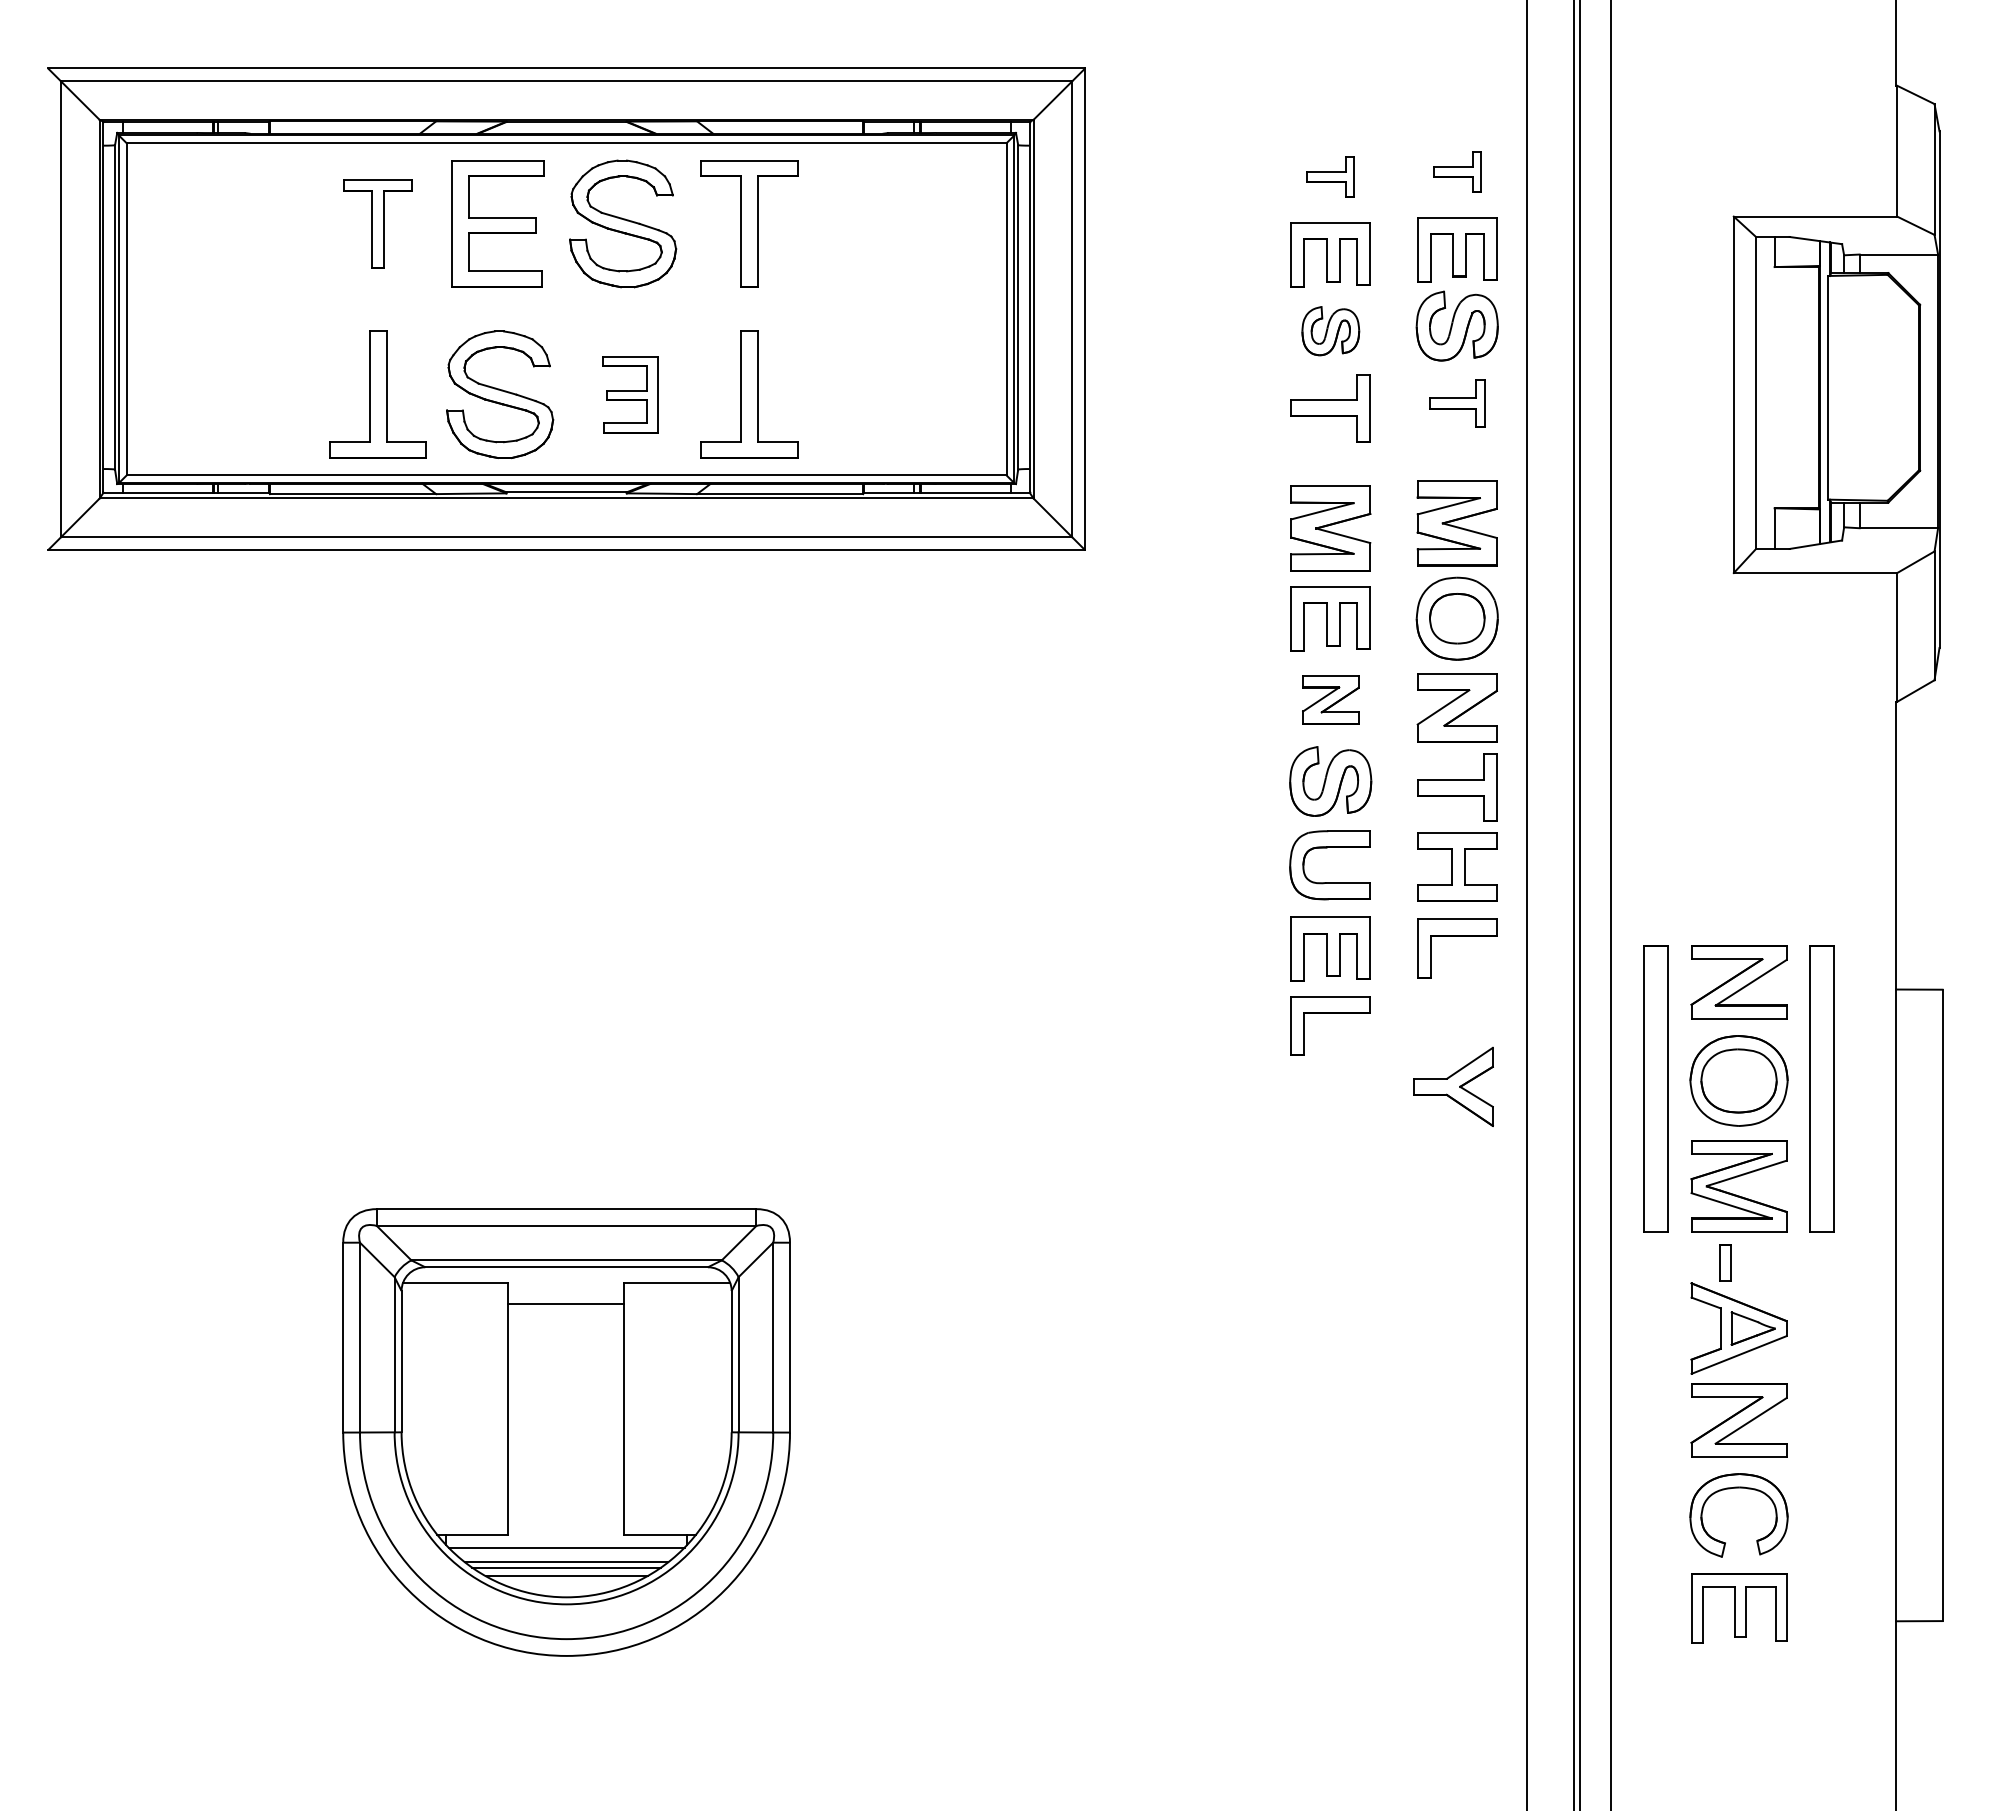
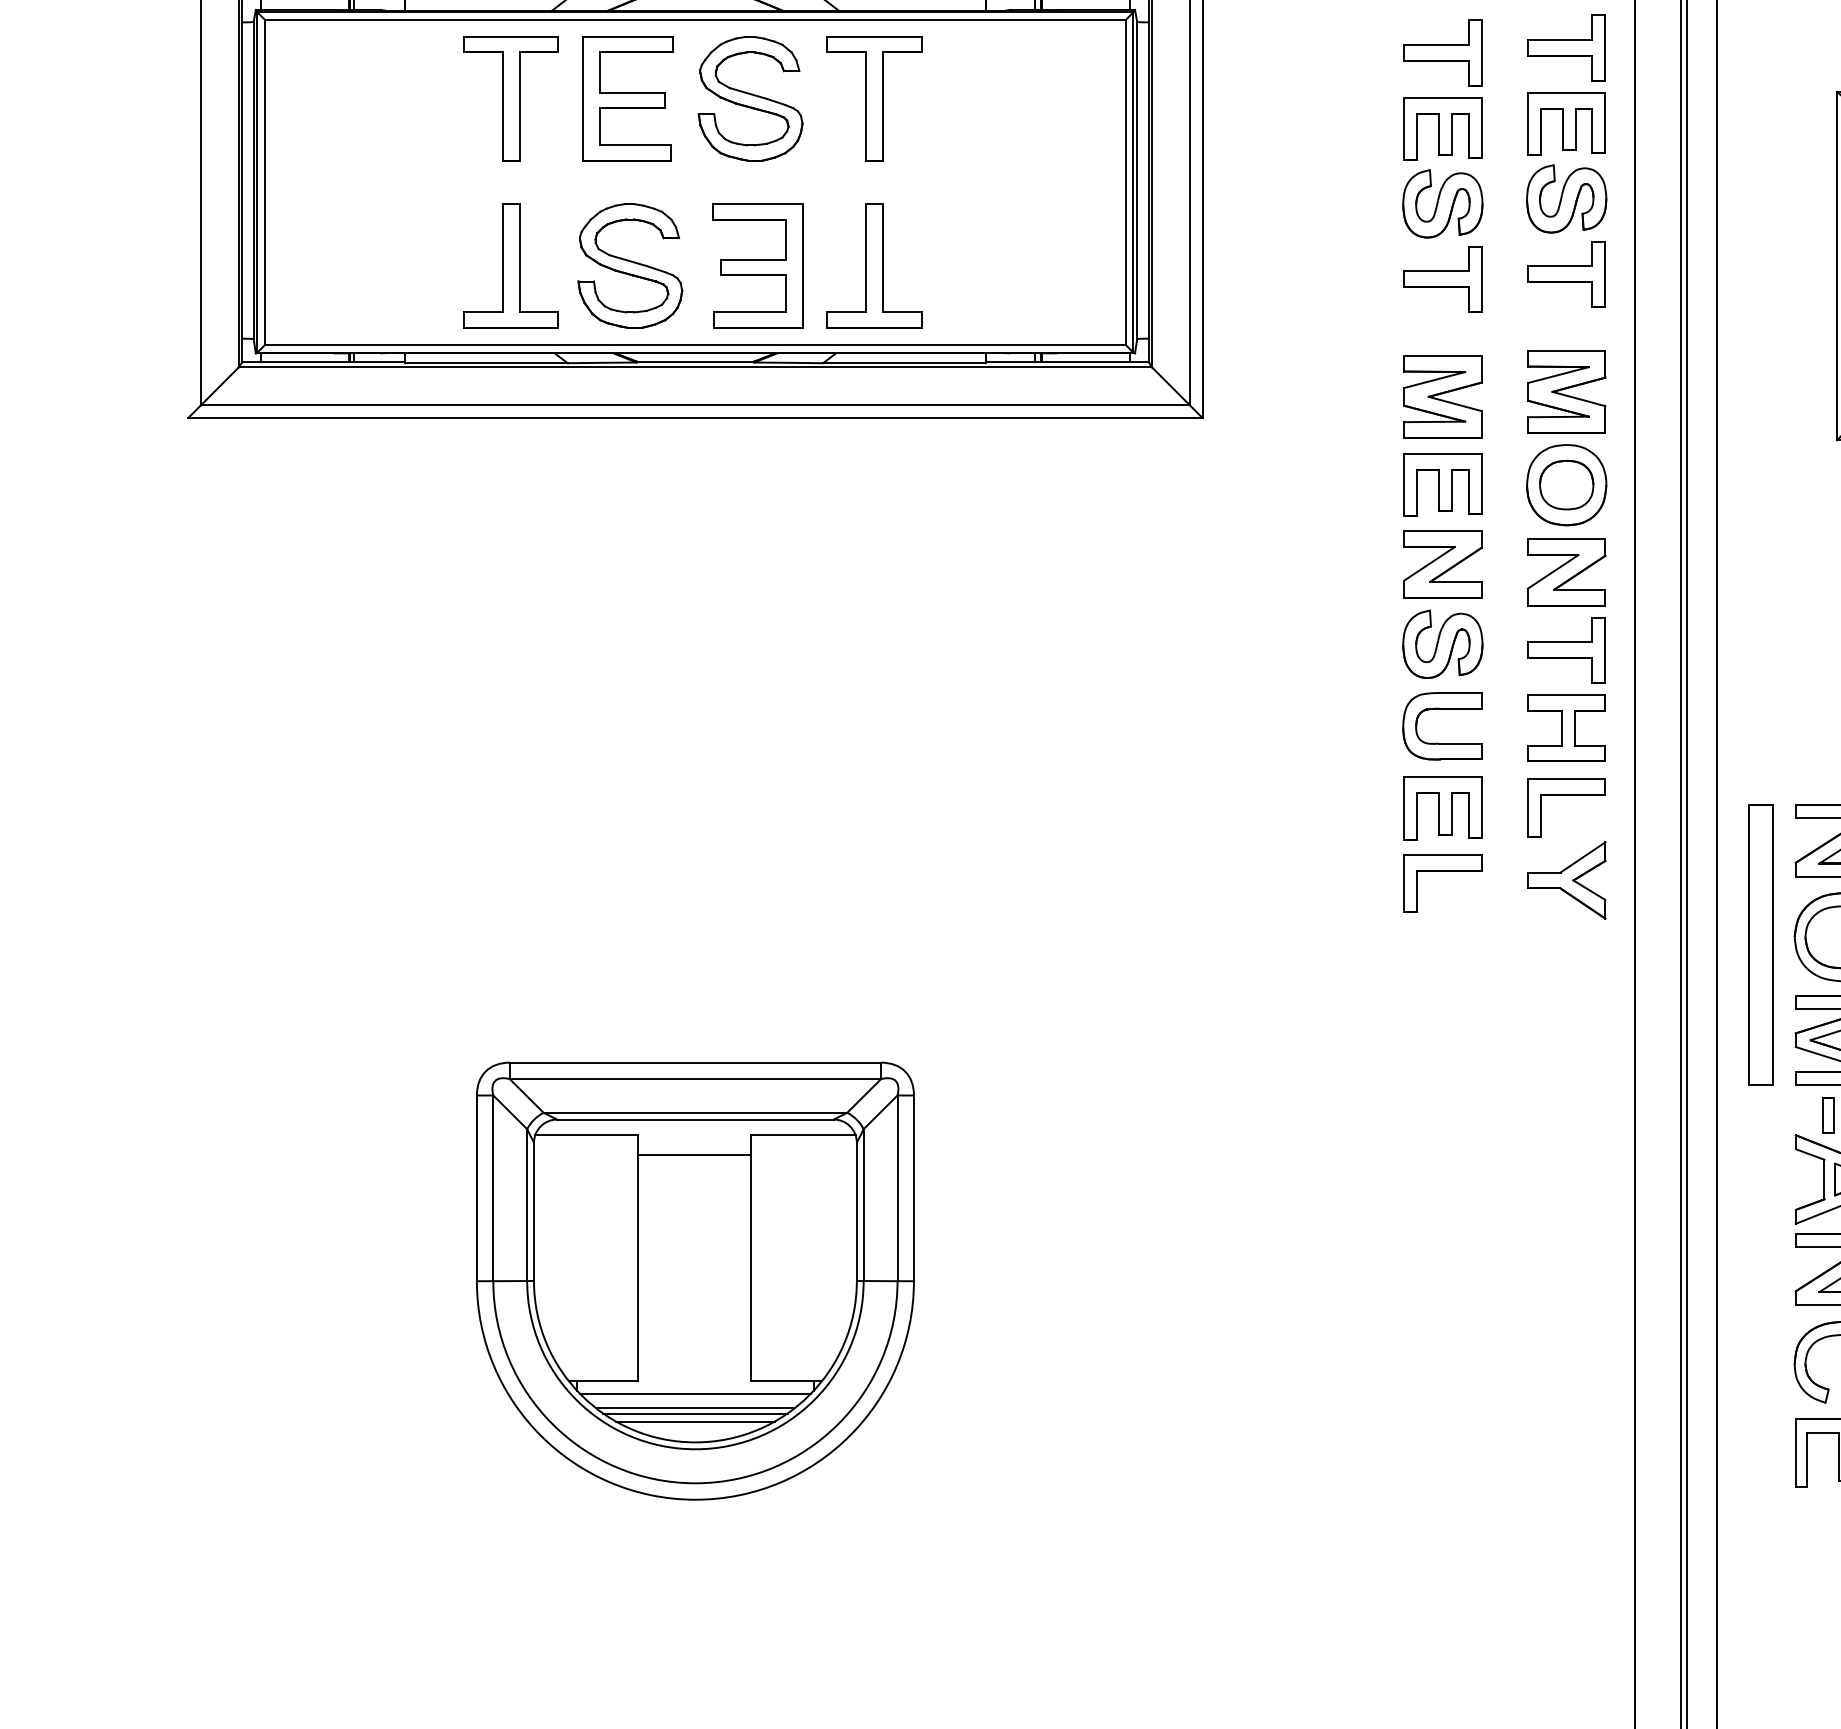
part: (1457, 172) -> (1566, 48), size x1.67
part: (1330, 177) -> (1442, 53), size x1.67
part: (377, 223) -> (510, 98), size x1.43
part: (1330, 330) -> (1442, 203), size x1.43
part: (629, 394) -> (756, 265), size x1.67
part: (1457, 403) -> (1566, 274), size x1.43
part: (1330, 699) -> (1442, 564), size x1.43
part: (1453, 1086) -> (1566, 880), moved

